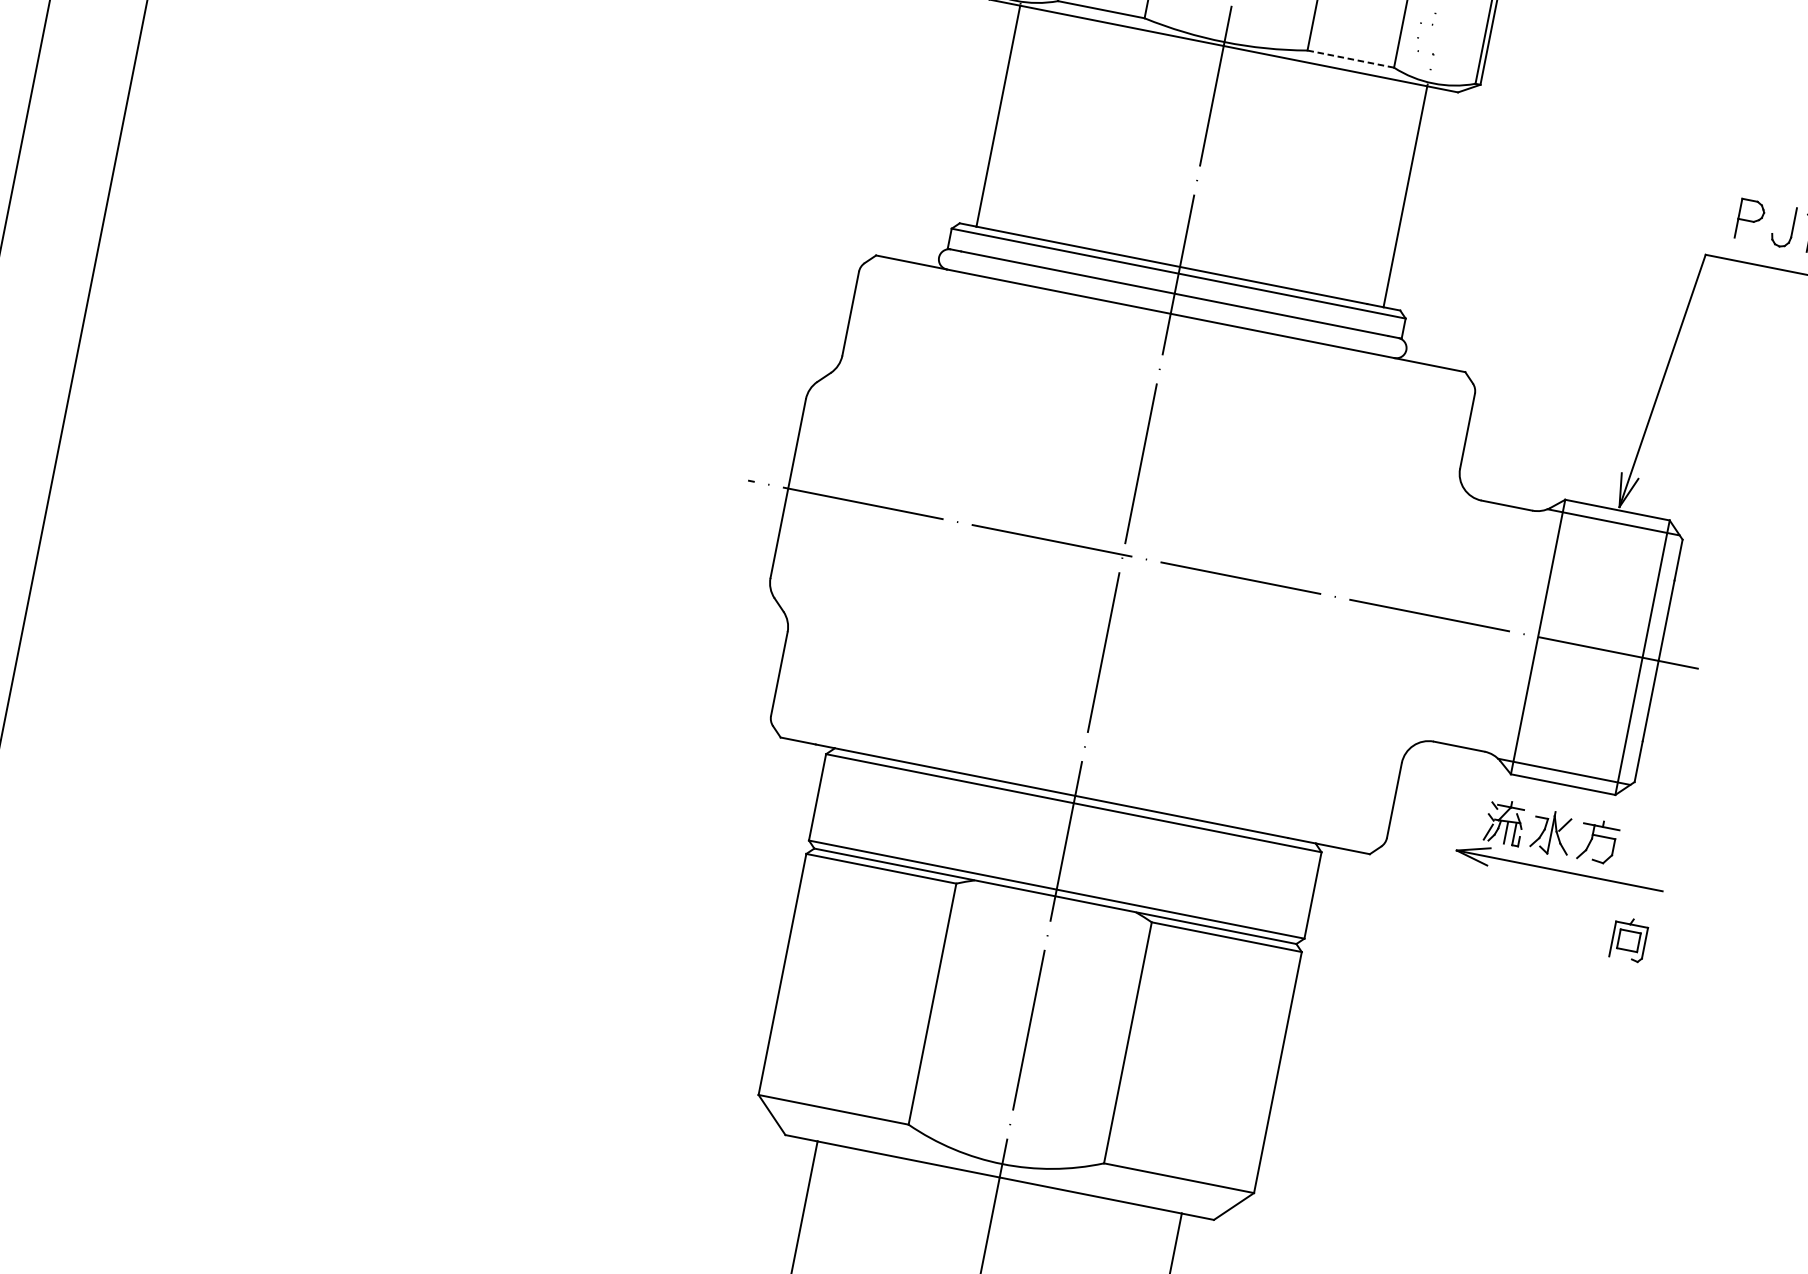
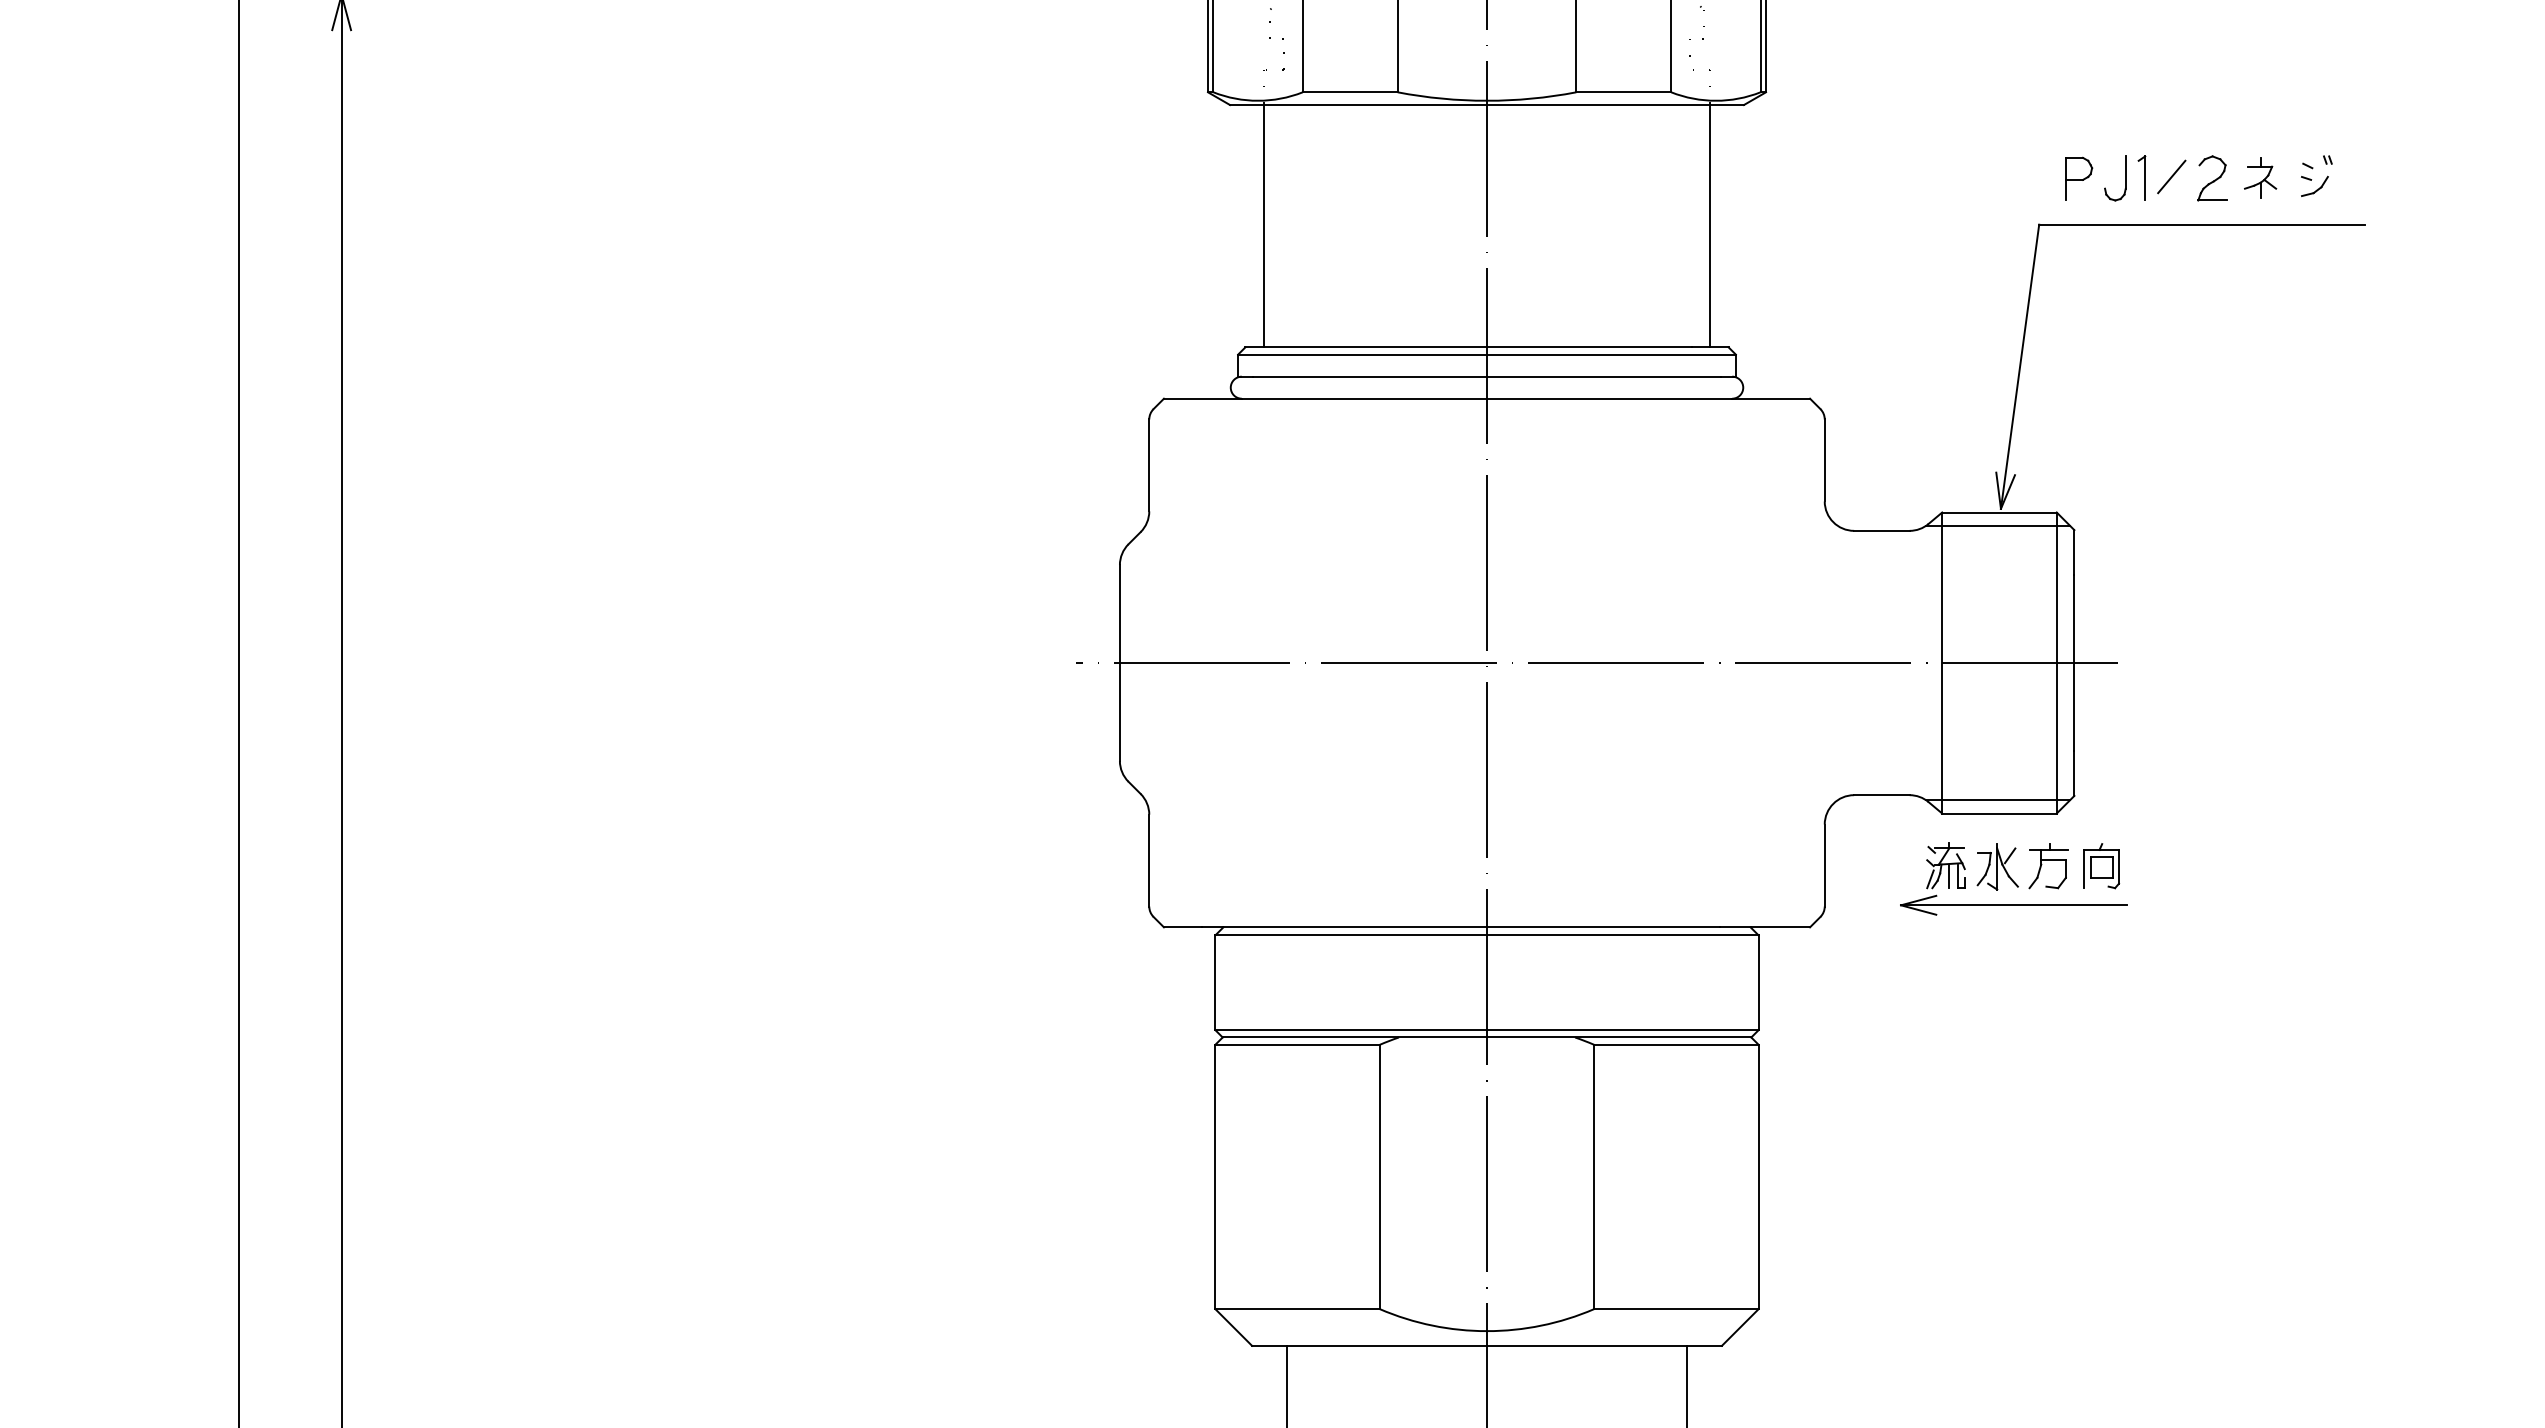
line: (1351, 59) -> (1624, 92), dashed -> solid
part: (1629, 939) -> (2101, 866), moved

